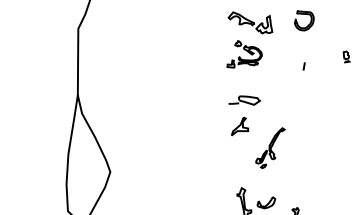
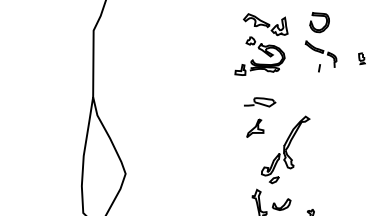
part: (305, 51) -> (320, 53), added
part: (244, 53) -> (259, 55), size x1.43
part: (270, 147) -> (285, 149), size x1.67

